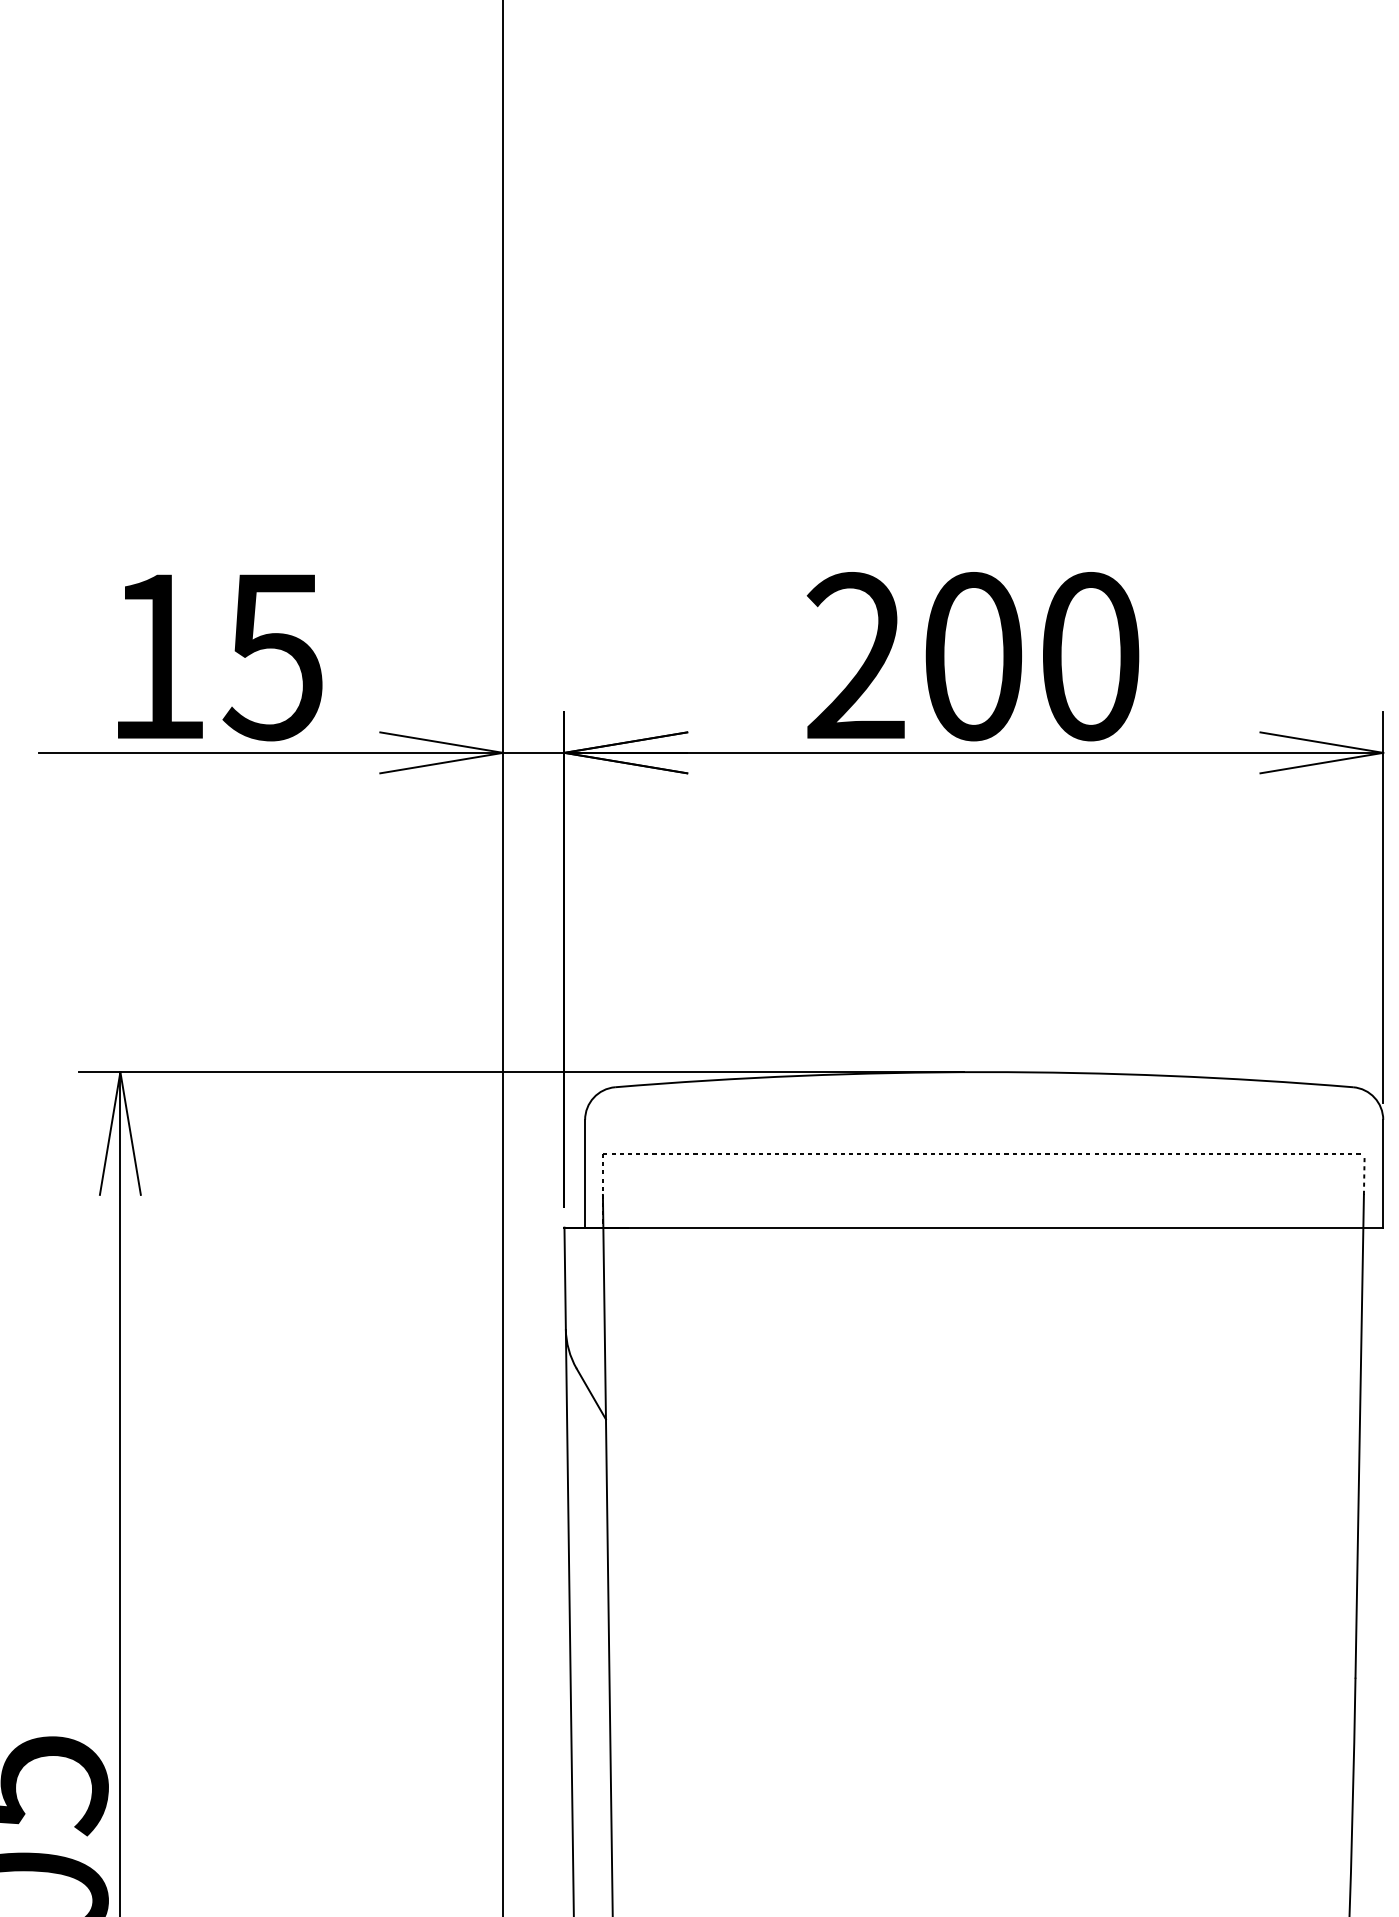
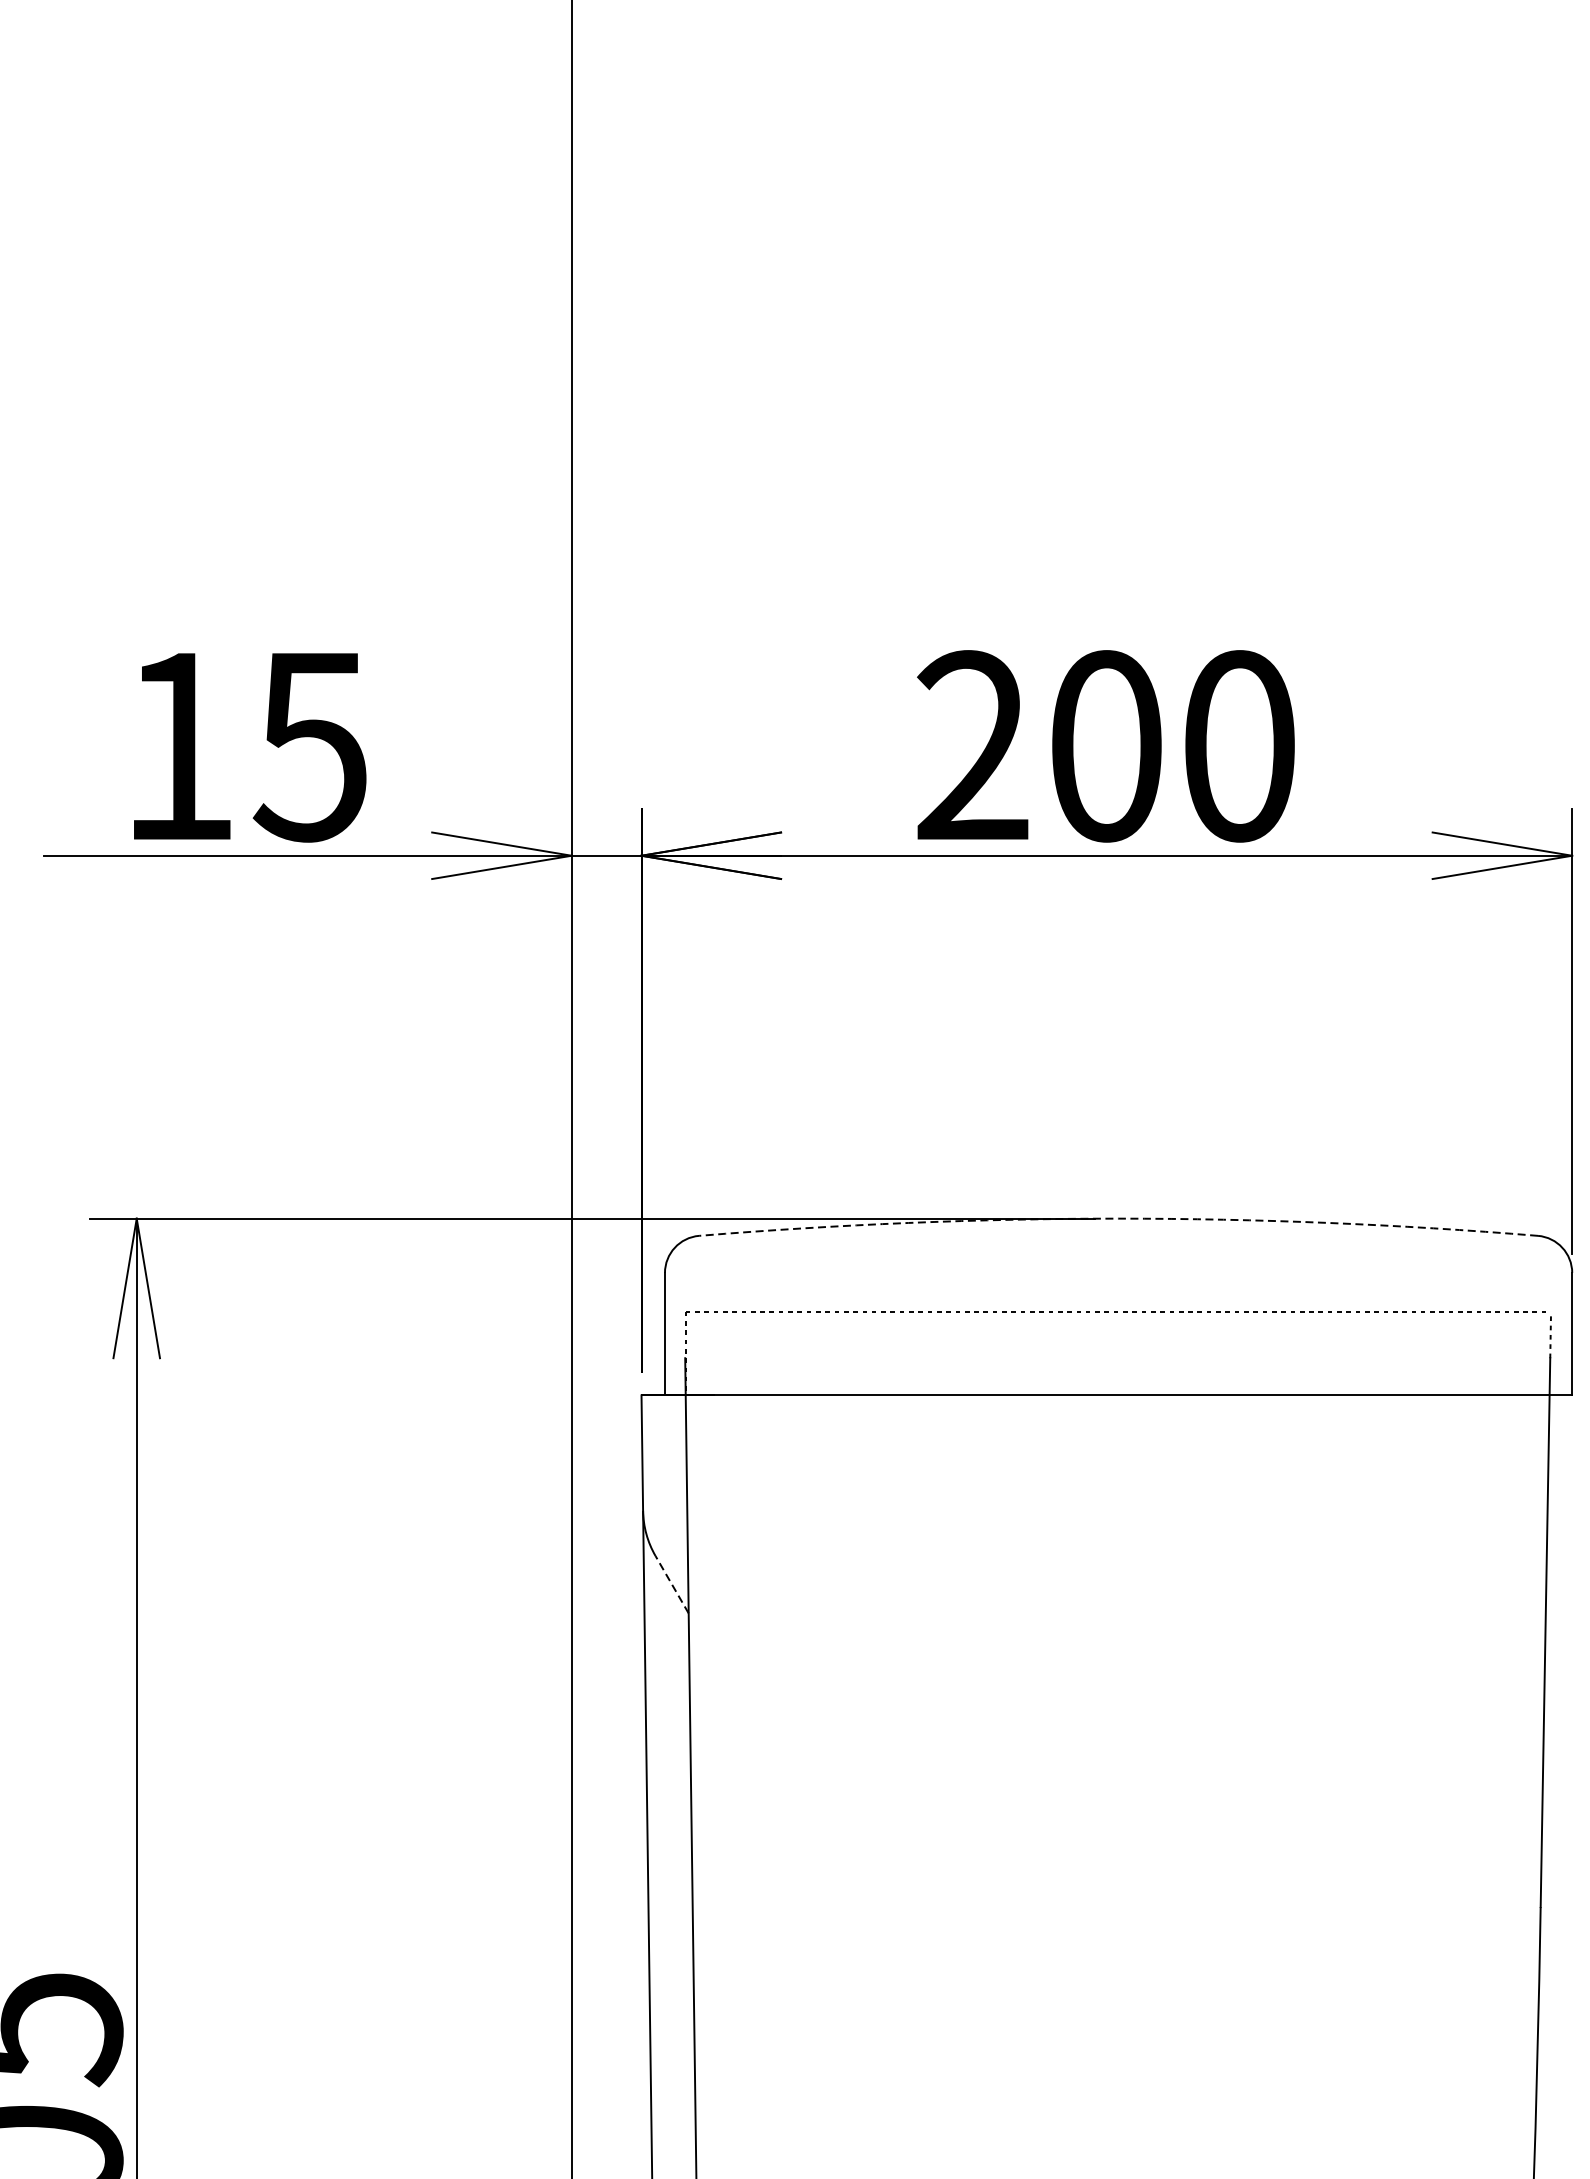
arc: (984, 1072) -> (1118, 1219), solid -> dashed
line: (591, 1393) -> (672, 1583), solid -> dashed

